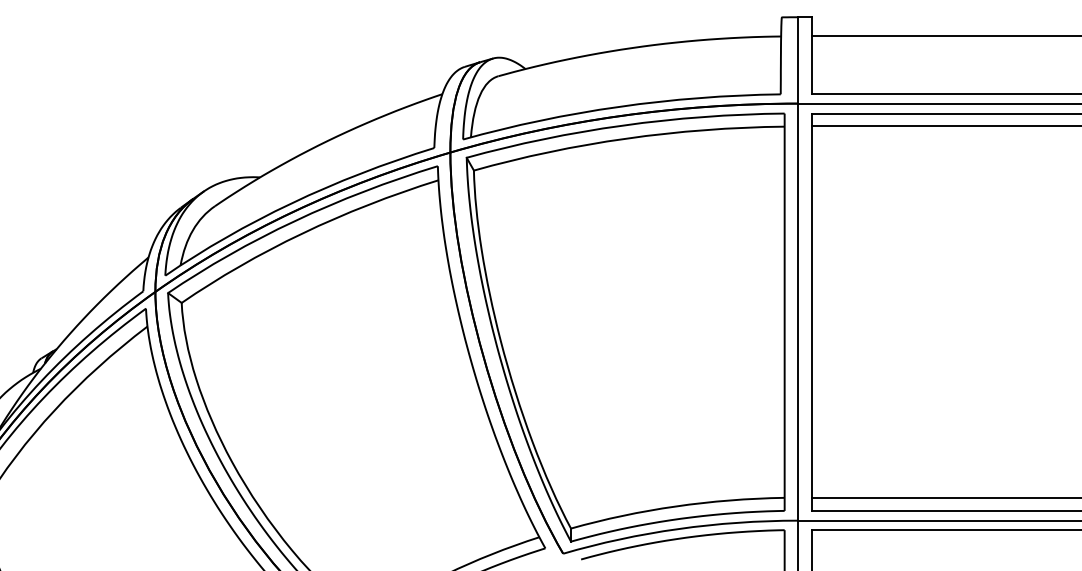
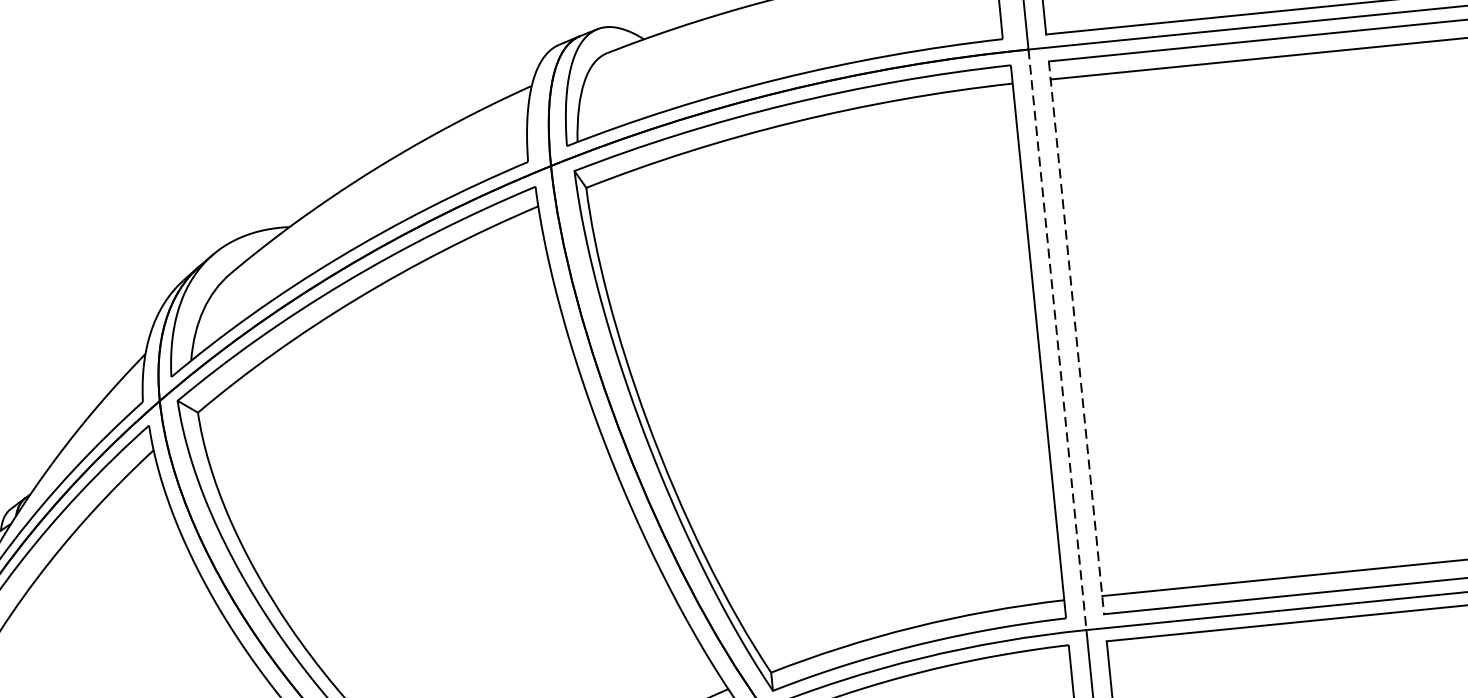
line: (798, 312) -> (1057, 340), solid -> dashed
line: (811, 312) -> (1075, 338), solid -> dashed

